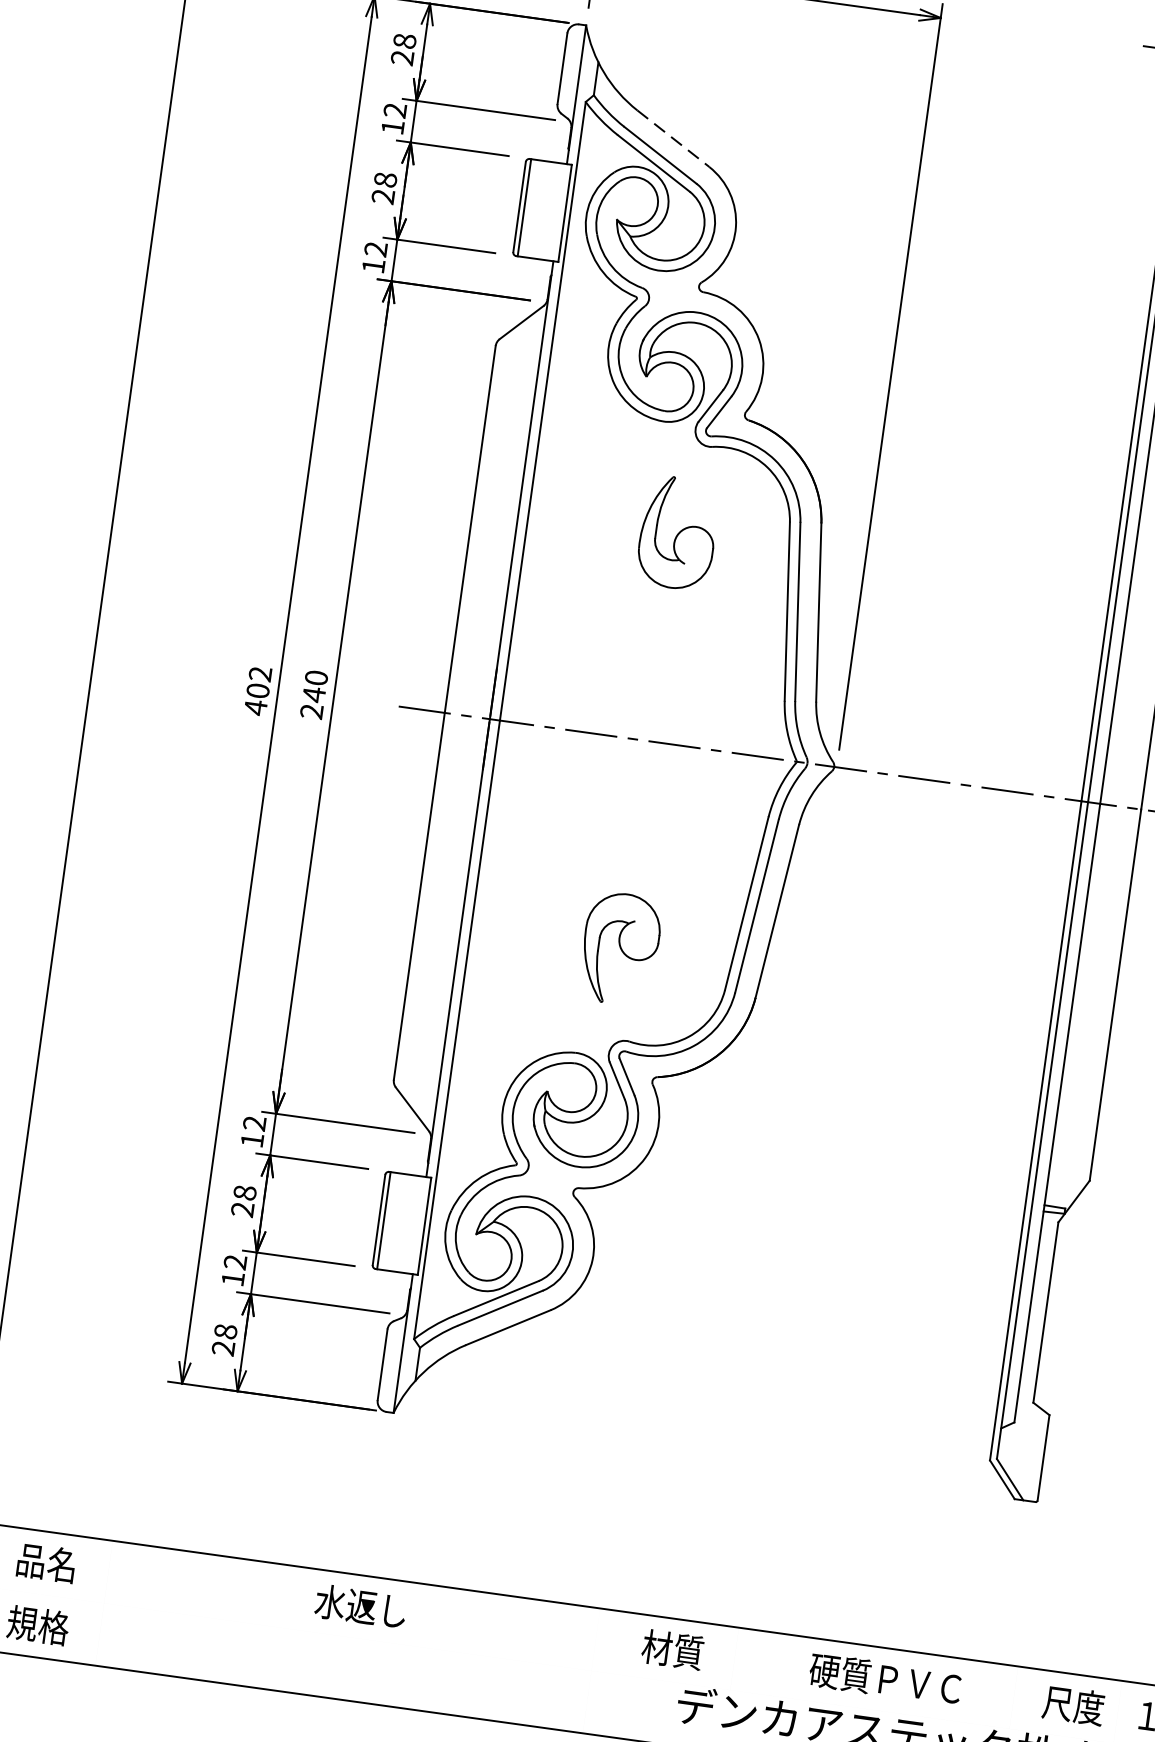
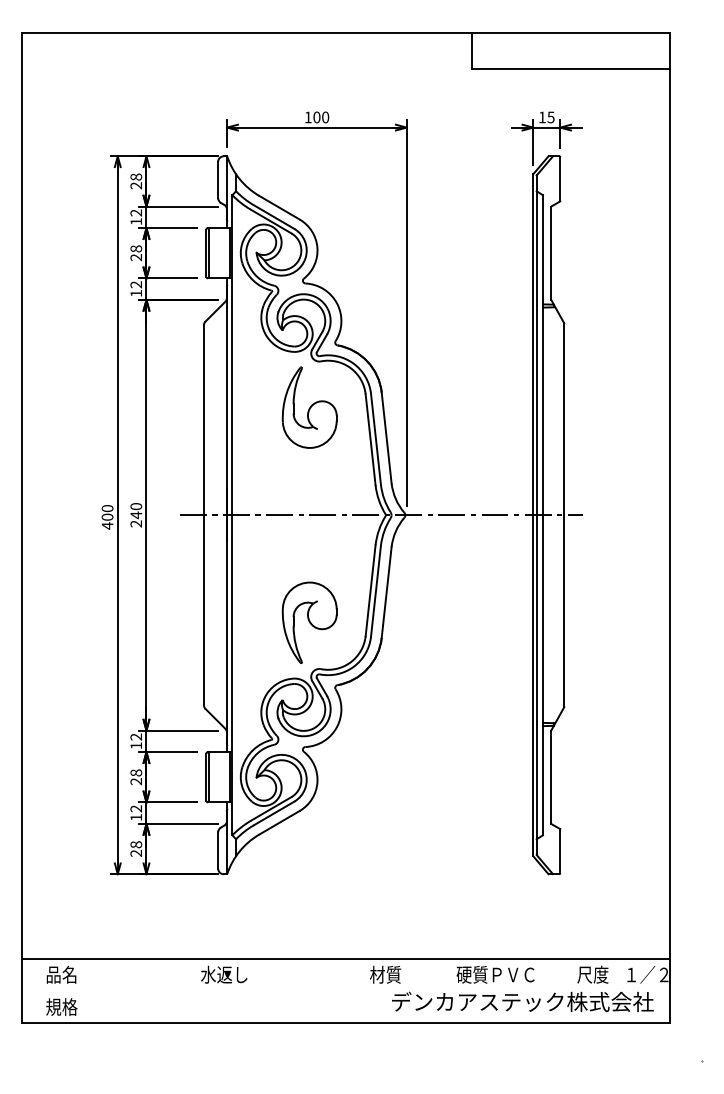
line: (673, 138) -> (279, 207), dashed -> solid
part: (677, 532) -> (309, 407), size x1.43
text: (260, 673) -> (107, 508), 402 -> 400
part: (620, 948) -> (309, 622), size x1.43

